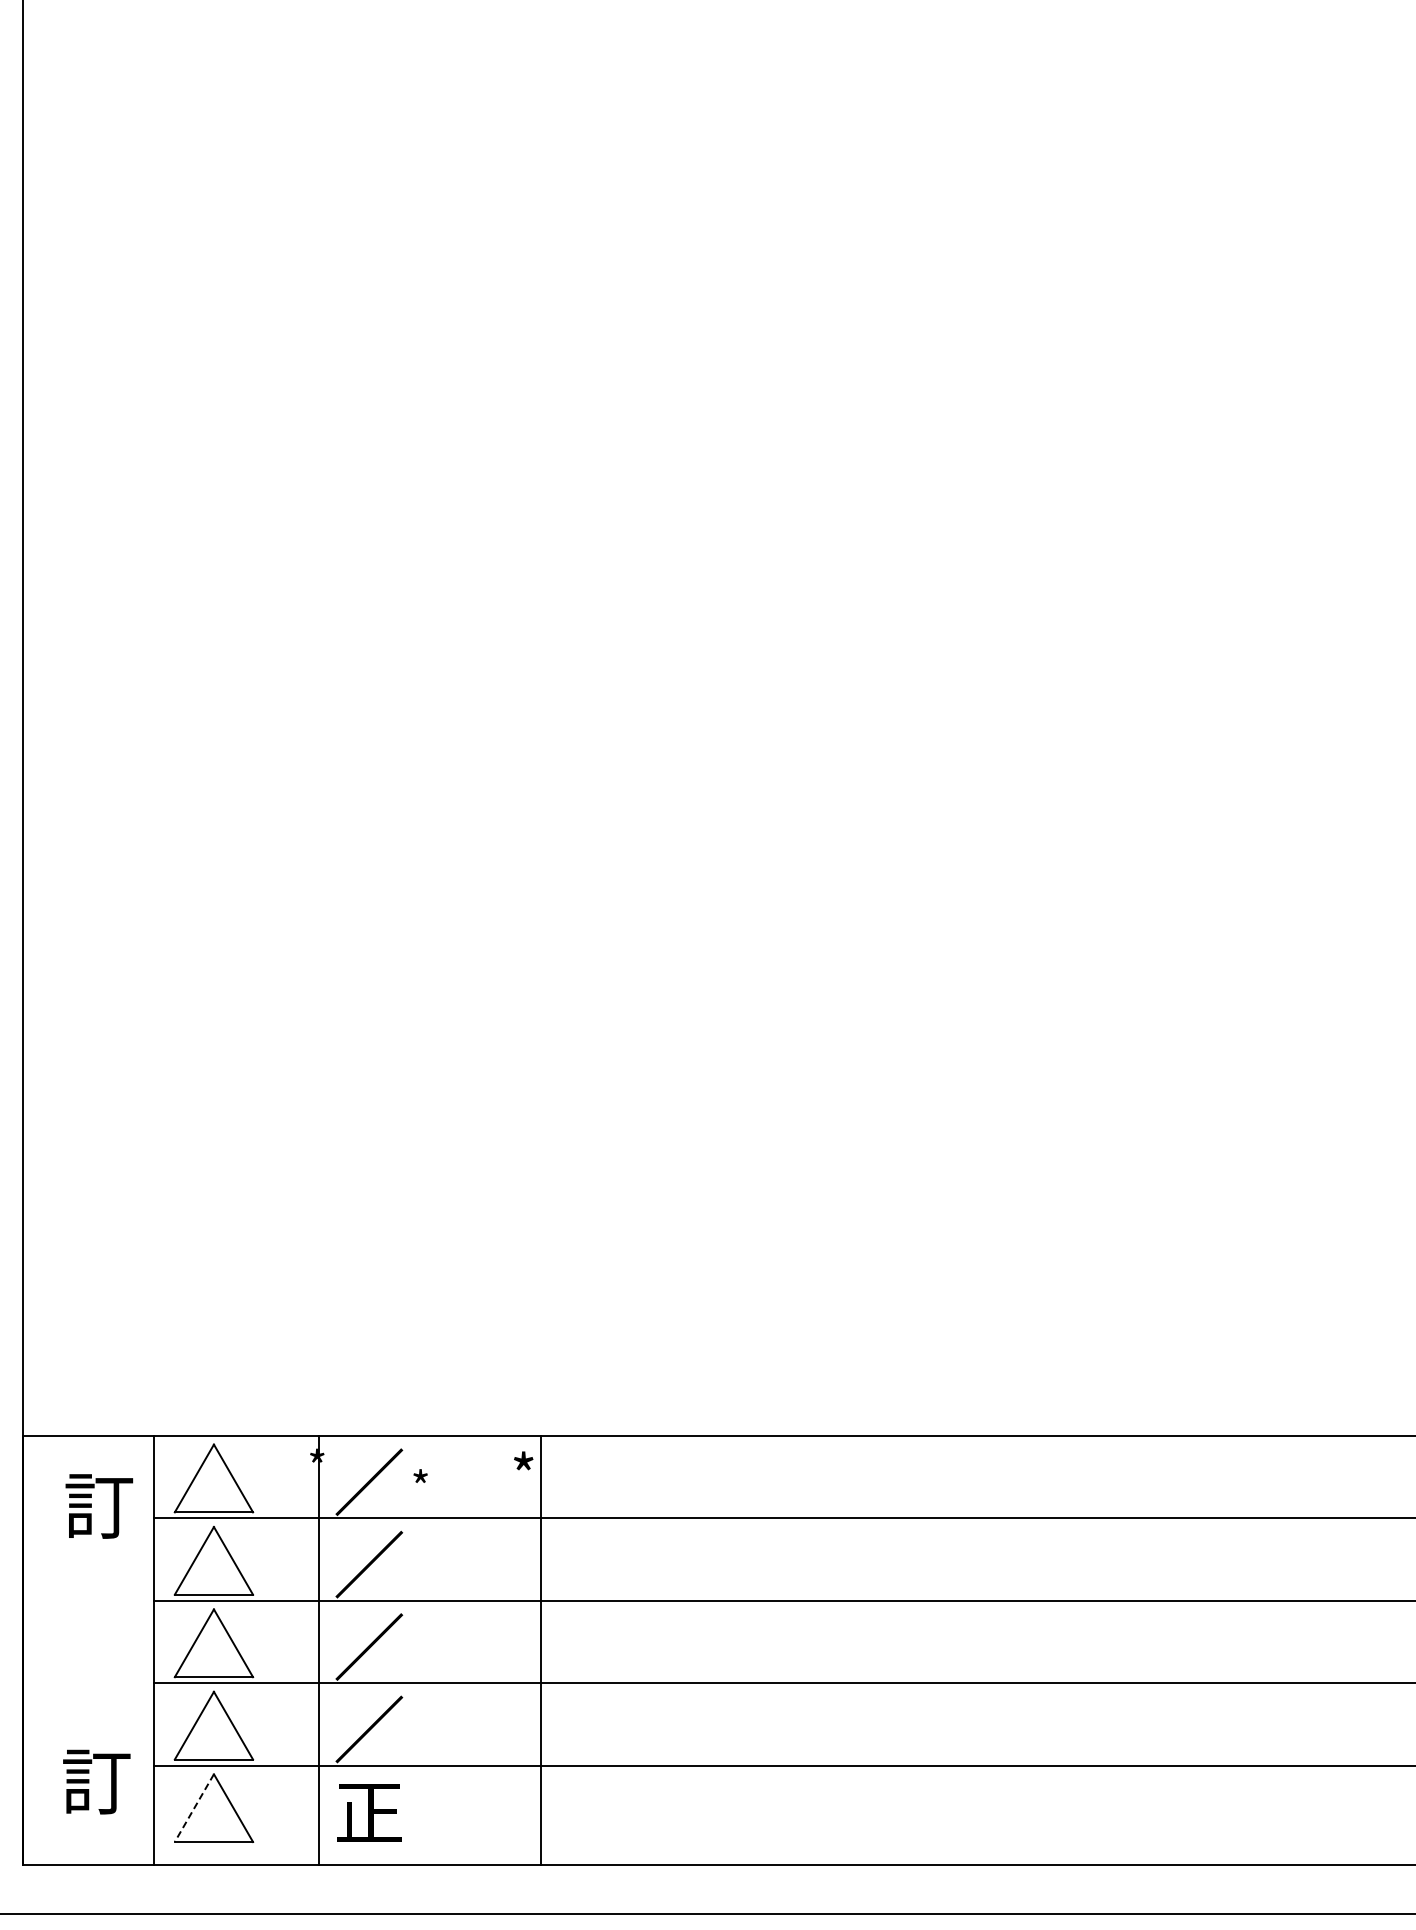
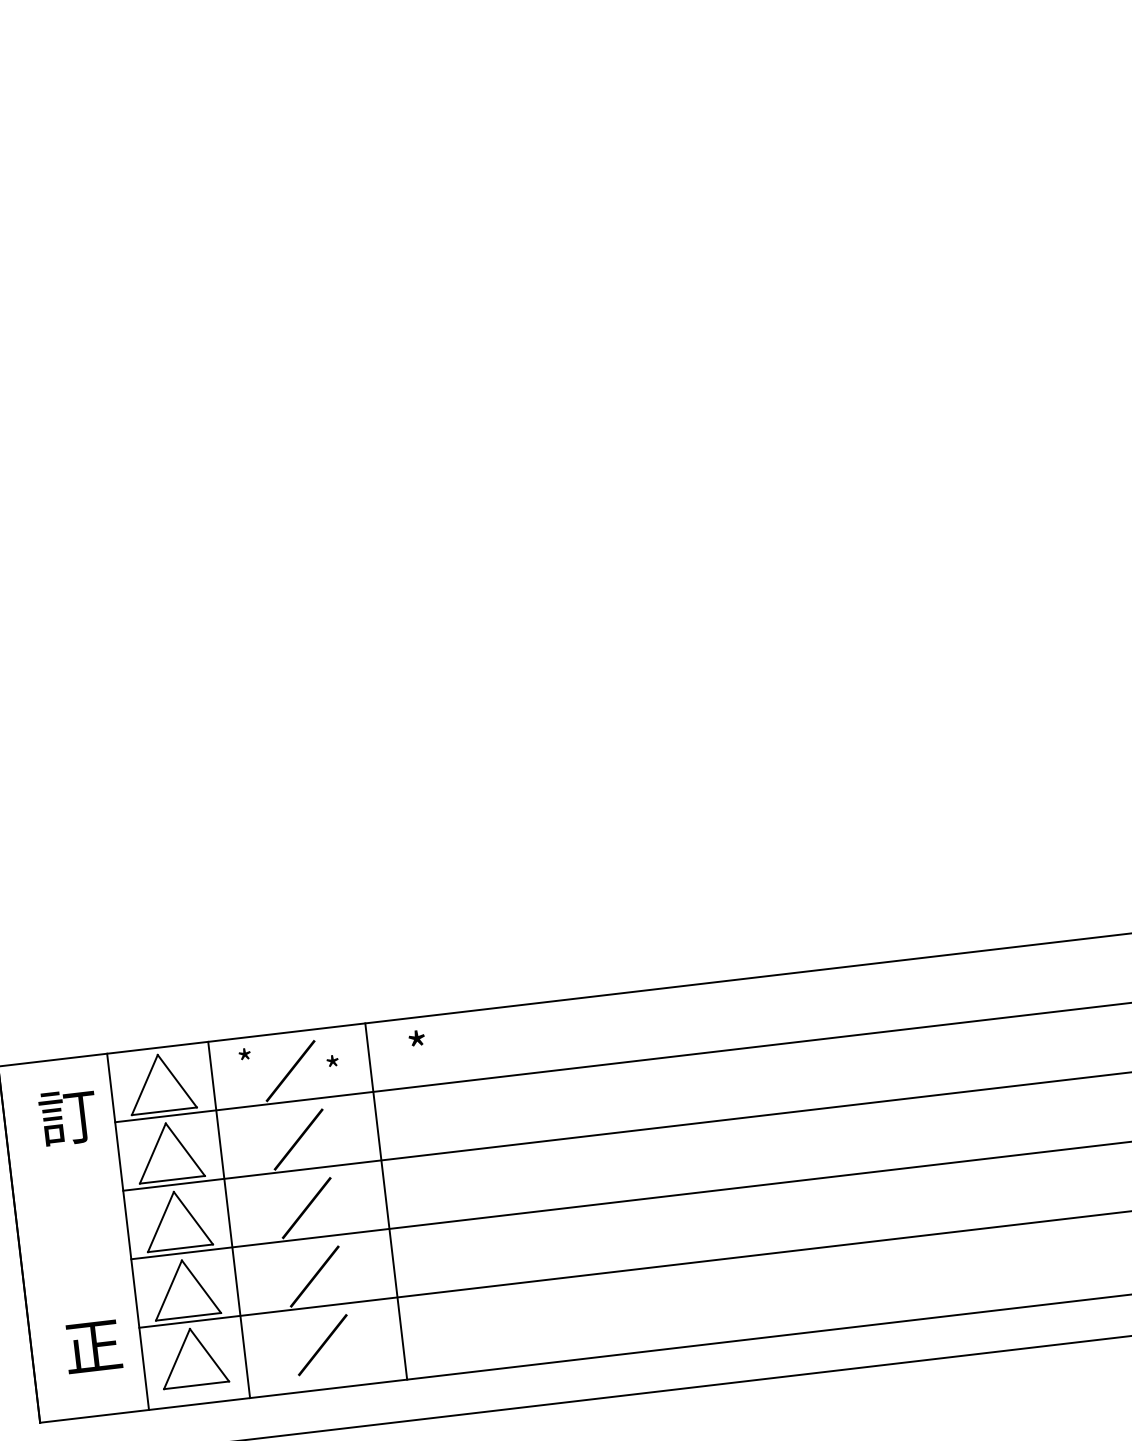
line: (318, 1650) -> (229, 1220), moved
line: (540, 1650) -> (386, 1201), moved
text: (96, 1781) -> (93, 1346), 訂 -> 正
line: (194, 1808) -> (177, 1359), dashed -> solid
text: (368, 1811) -> (322, 1344), 正 -> ／

